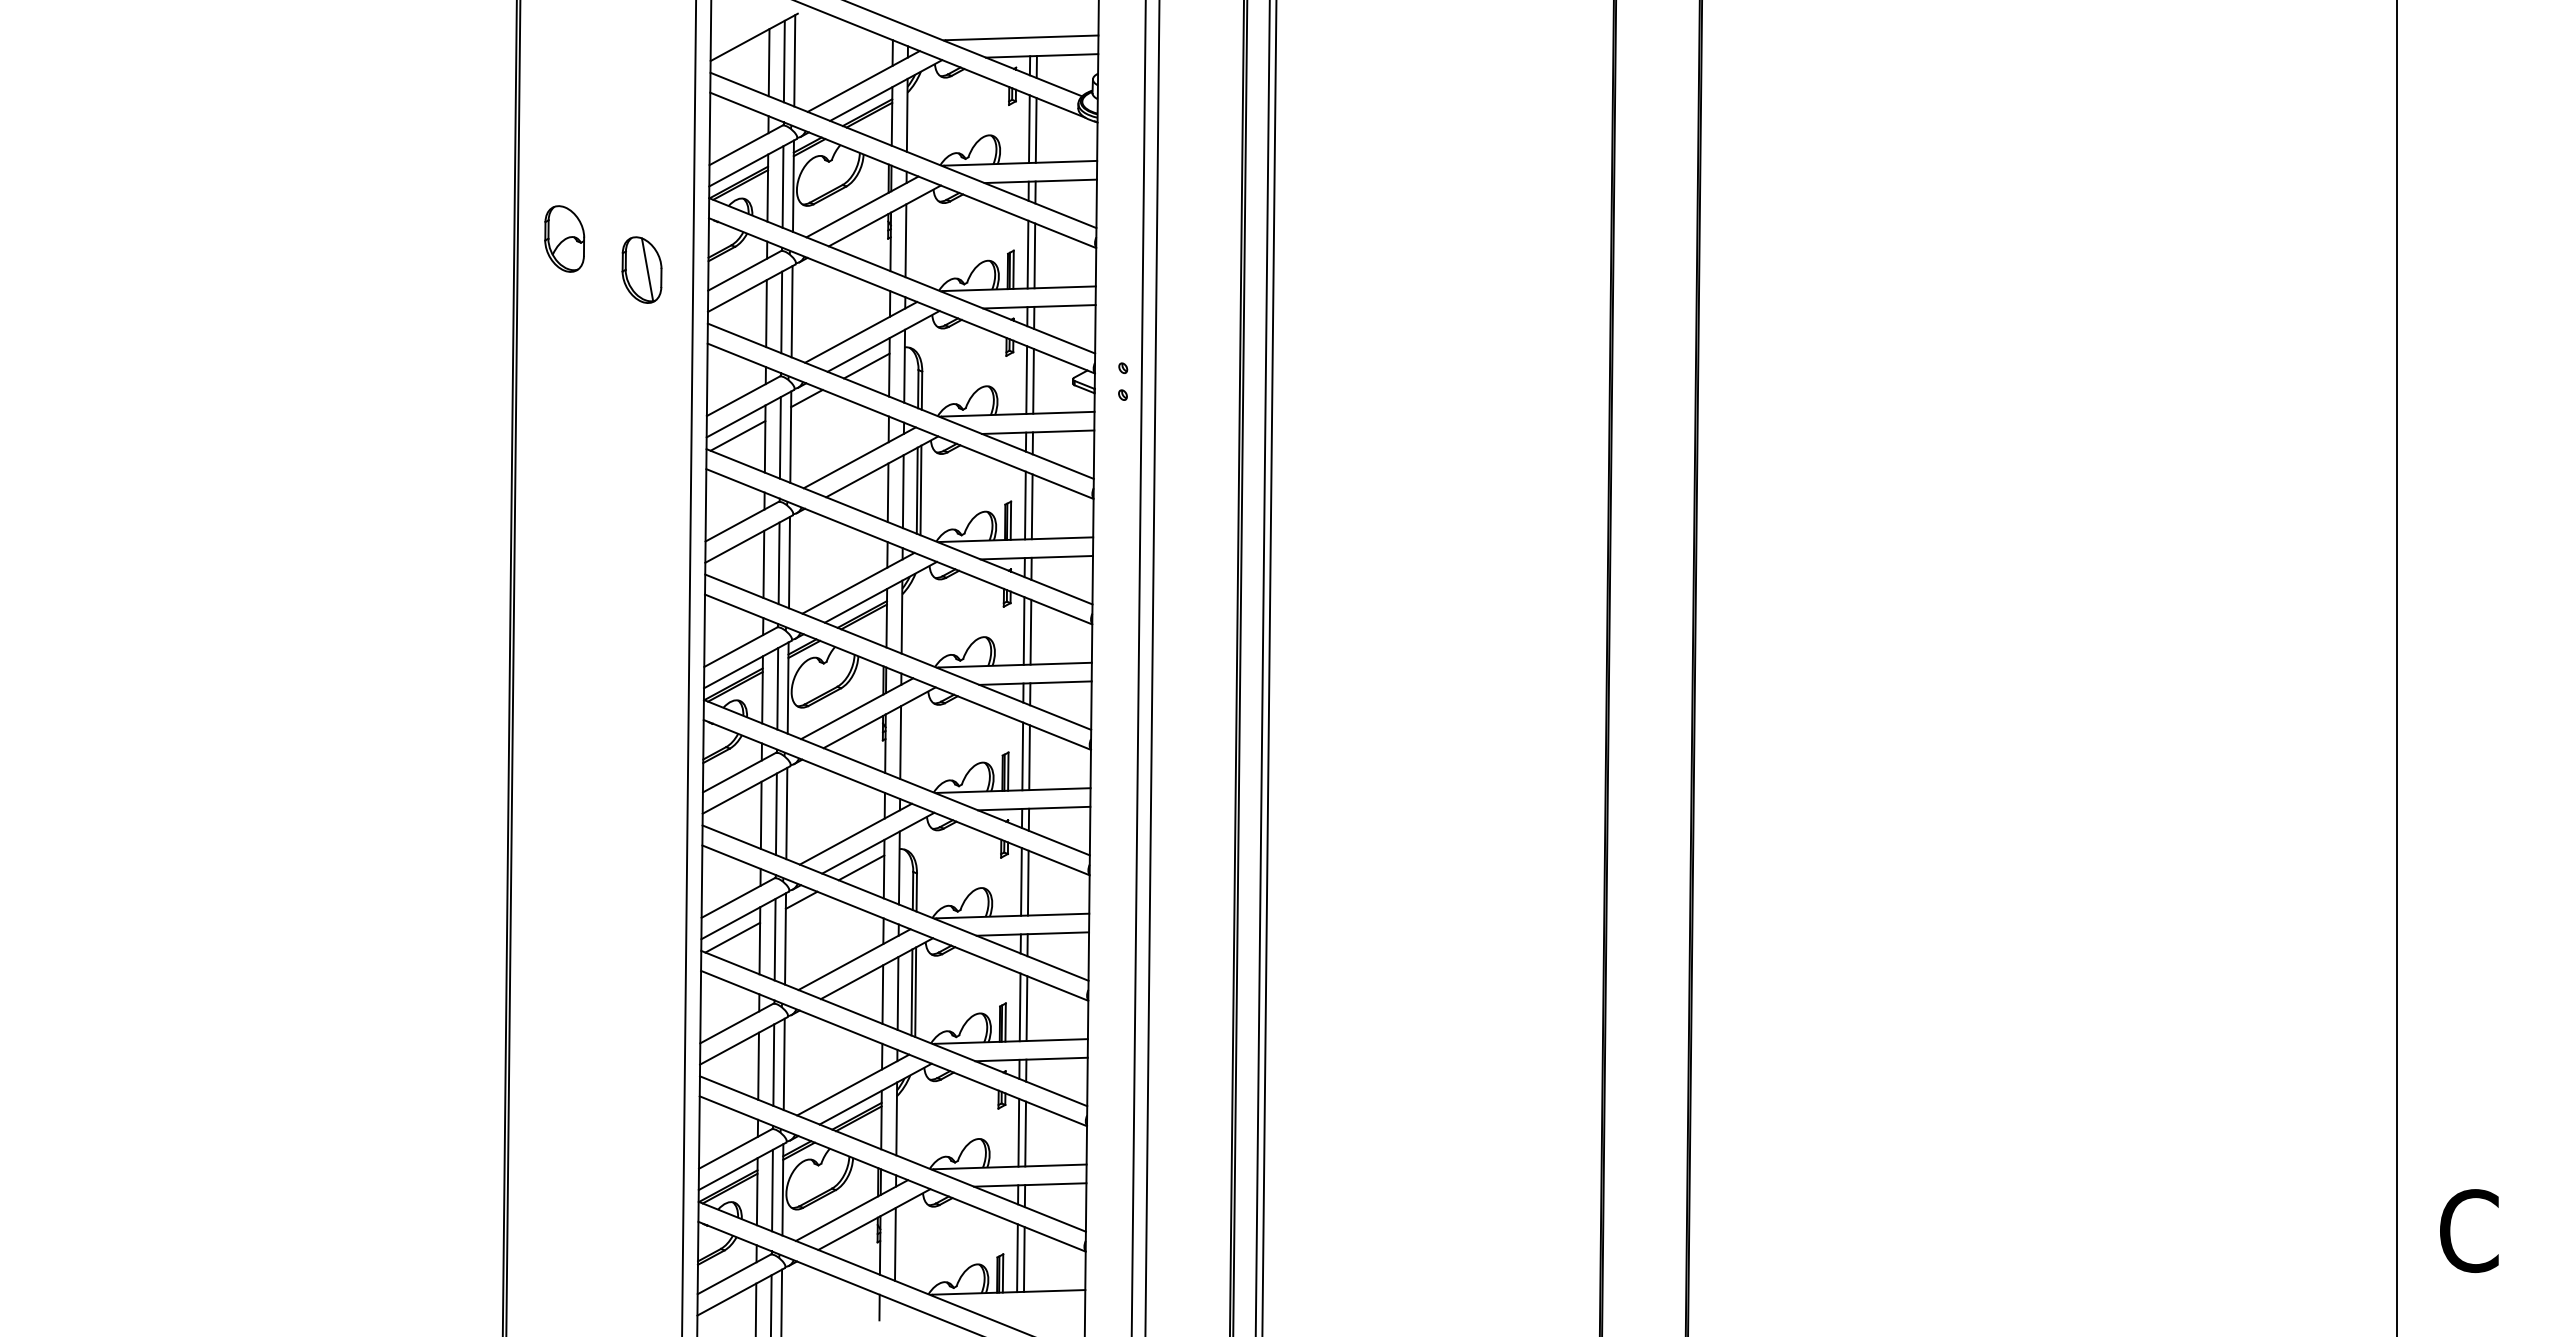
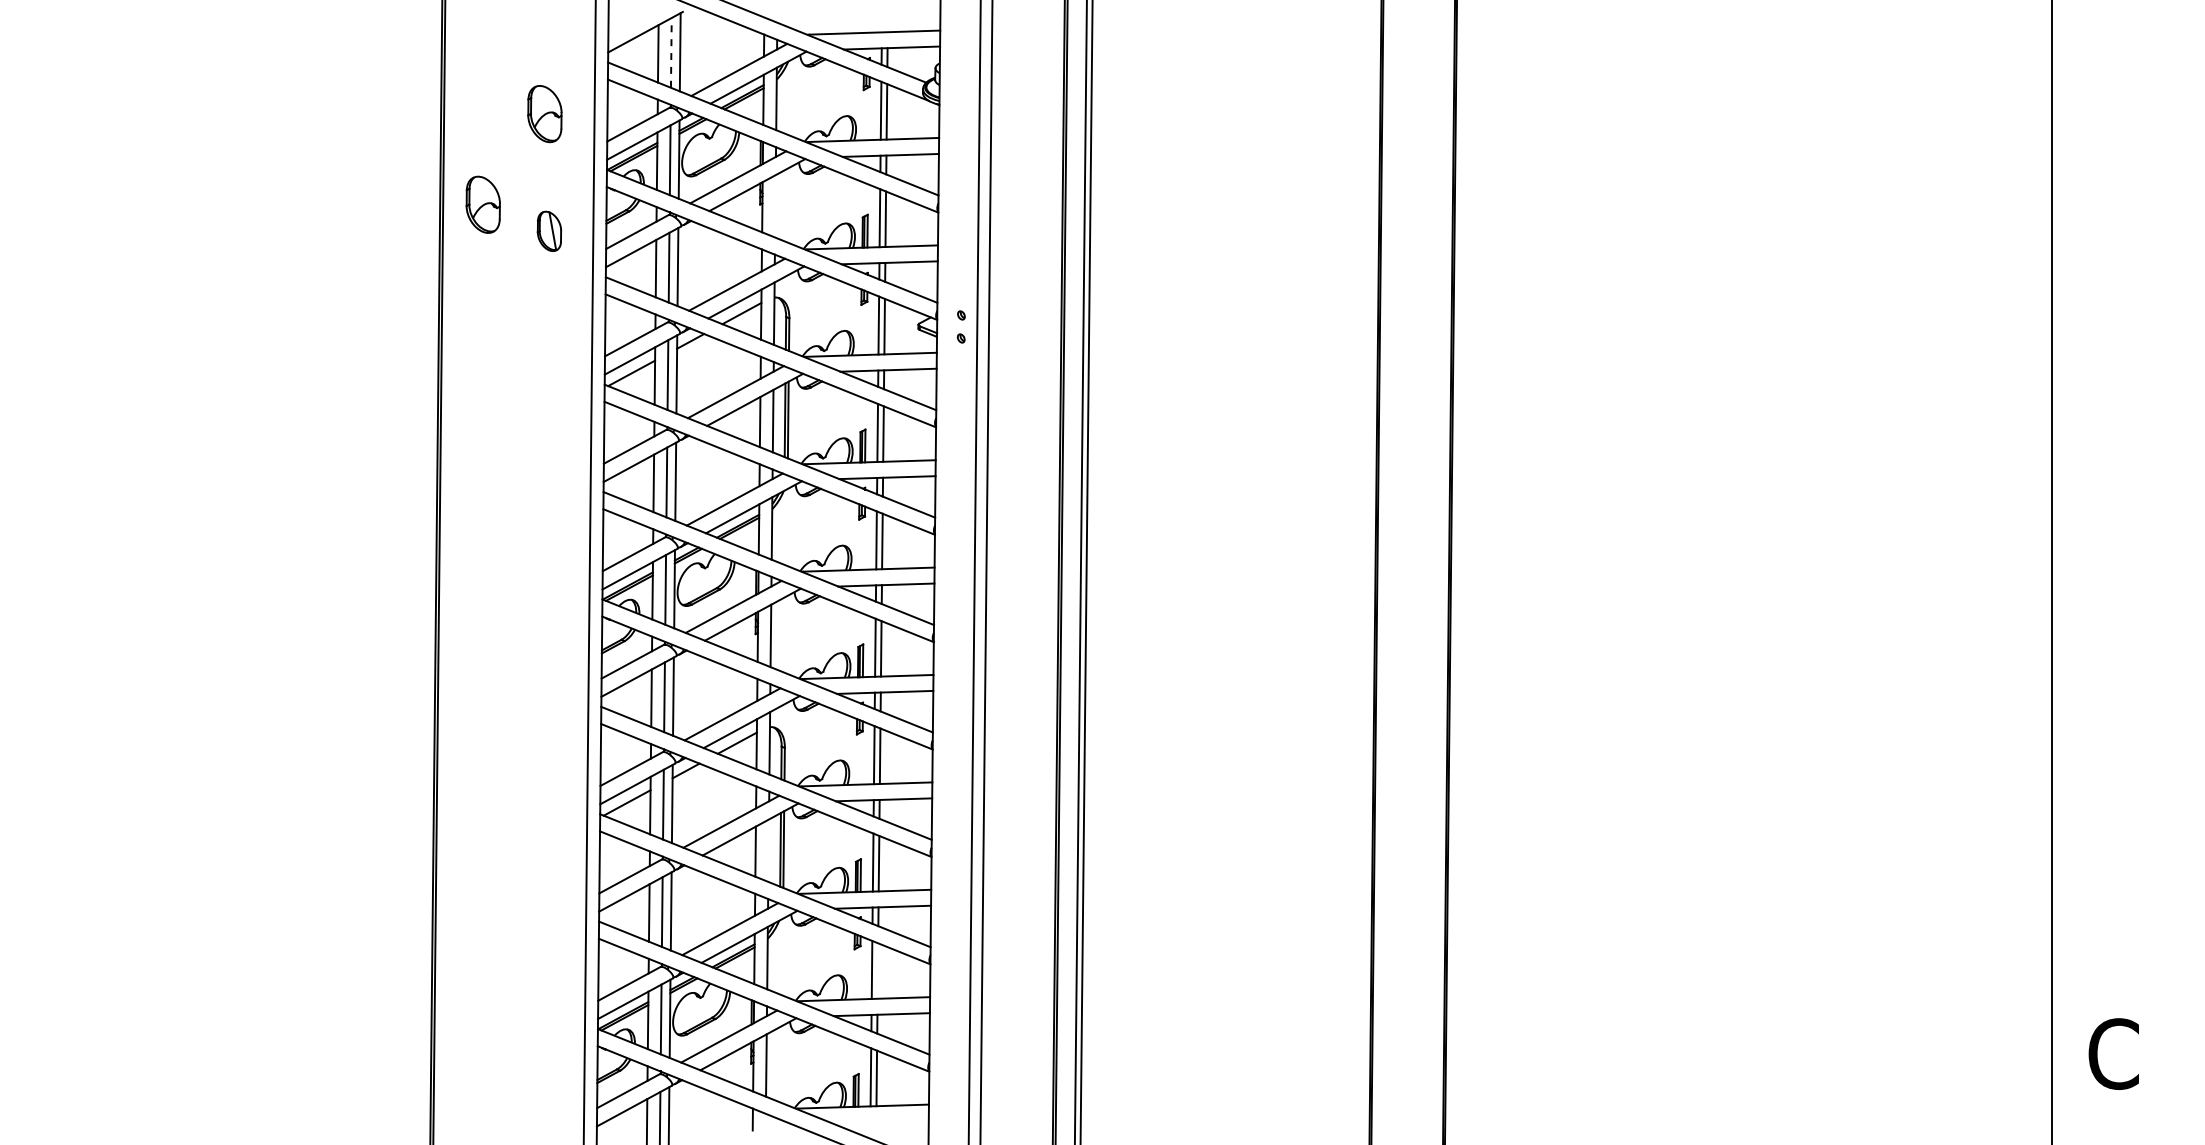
line: (784, 61) -> (671, 52), solid -> dashed
part: (636, 132) -> (544, 113), added
line: (905, 240) -> (775, 206), removed
part: (641, 269) -> (549, 230), size x0.7
line: (897, 993) -> (768, 850), removed
line: (1025, 1133) -> (877, 970), removed

